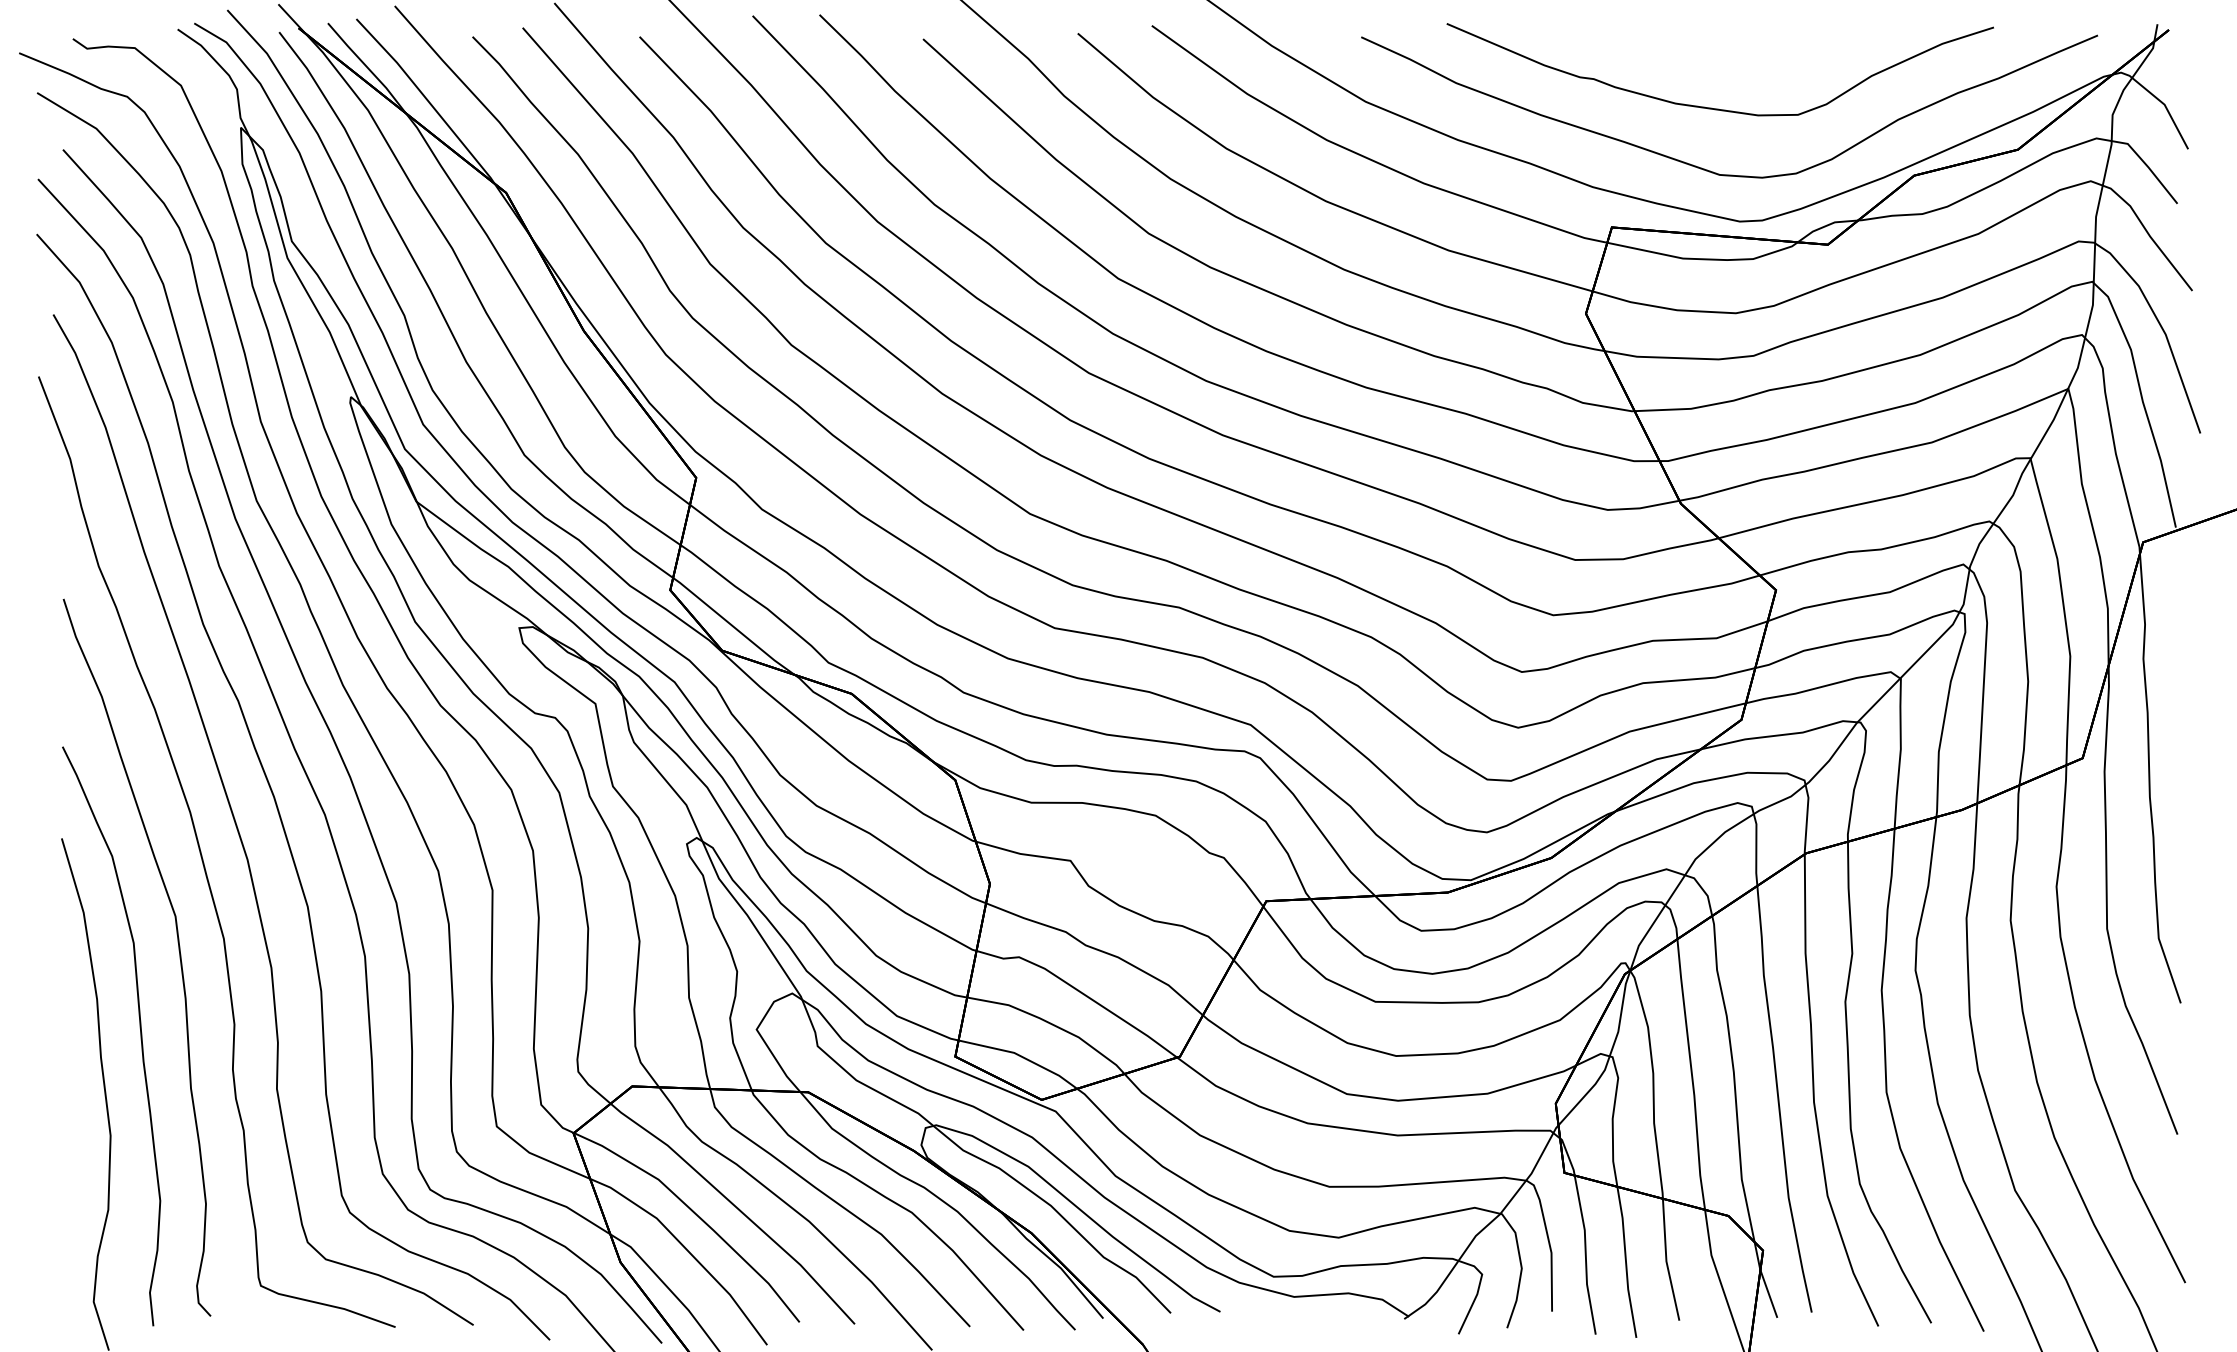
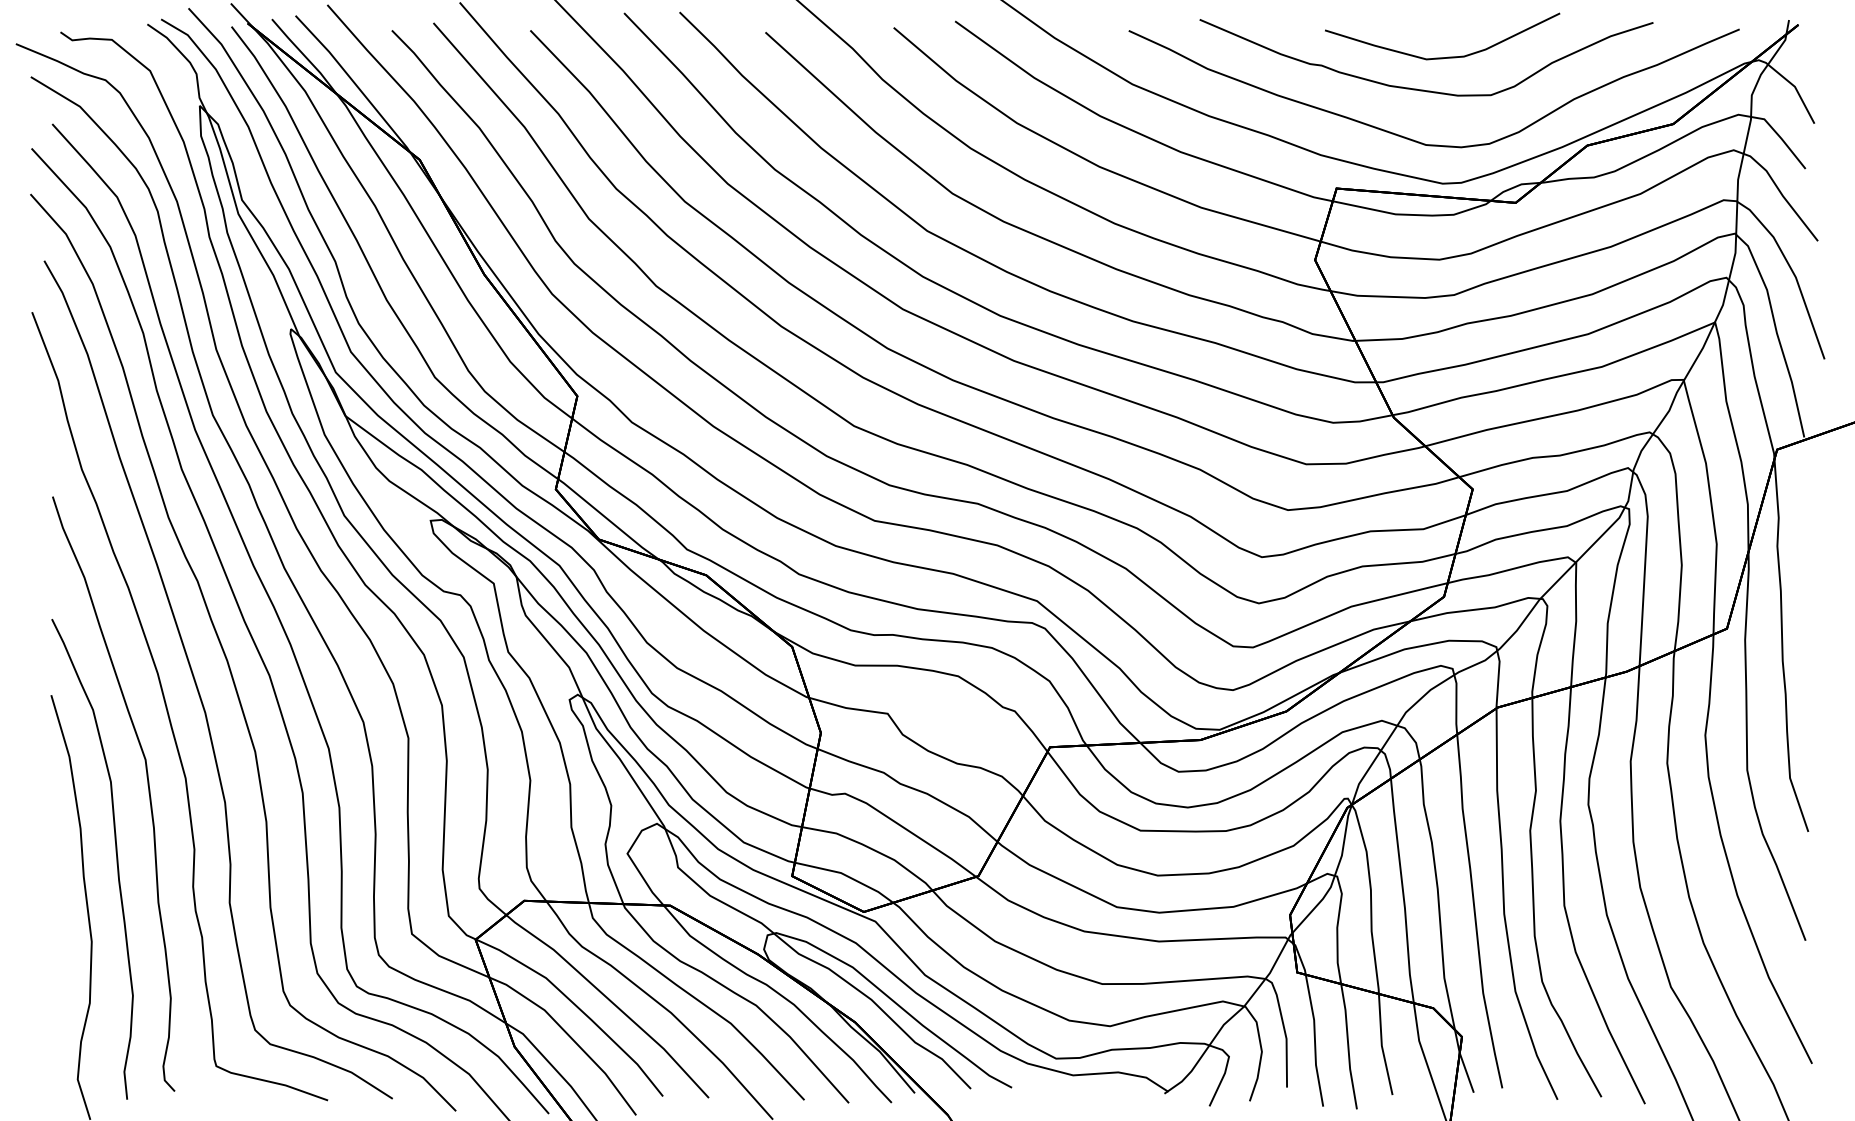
part: (1745, 68) -> (1447, 56), added

